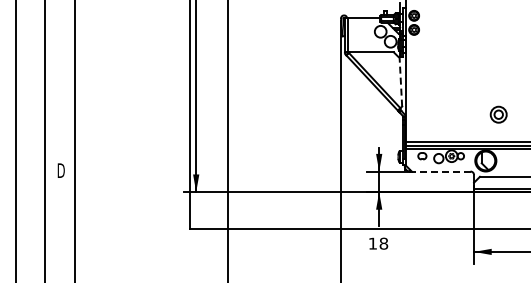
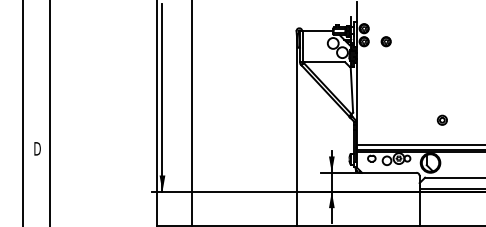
part: (437, 29) -> (385, 41), added
line: (400, 81) -> (351, 89), dashed -> solid
part: (498, 114) -> (442, 119), size x0.62
text: (60, 170) -> (36, 148), moved
line: (440, 171) -> (388, 172), dashed -> solid

